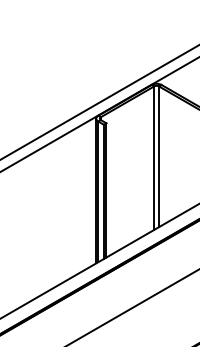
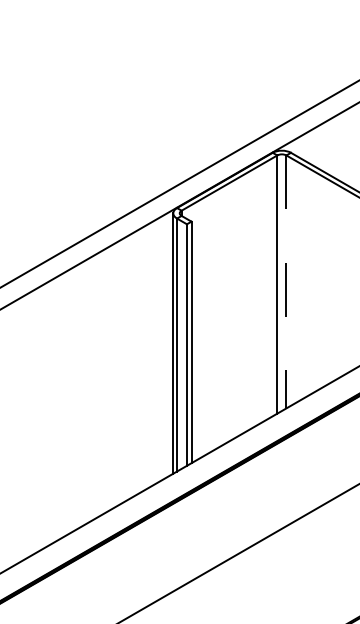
line: (159, 157) -> (287, 283), solid -> dashed

